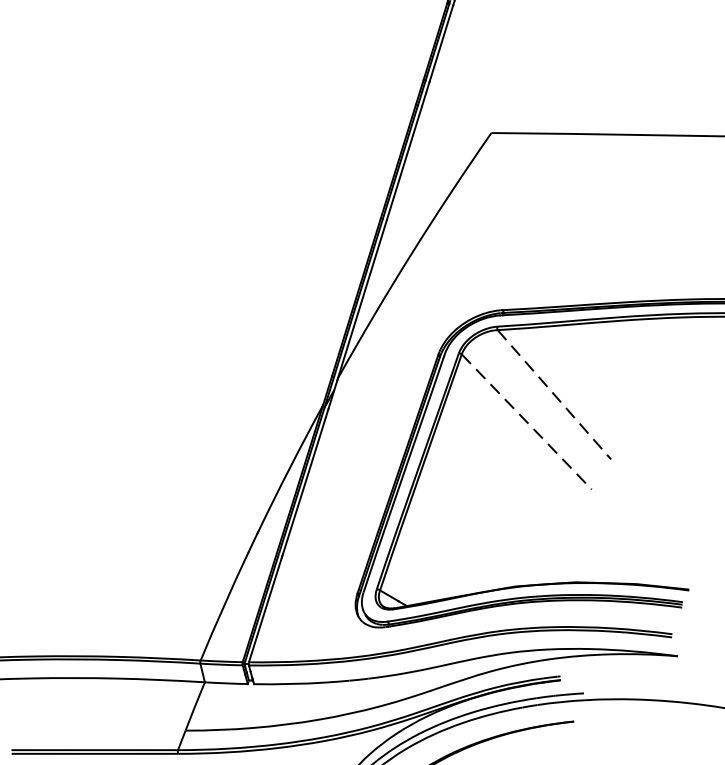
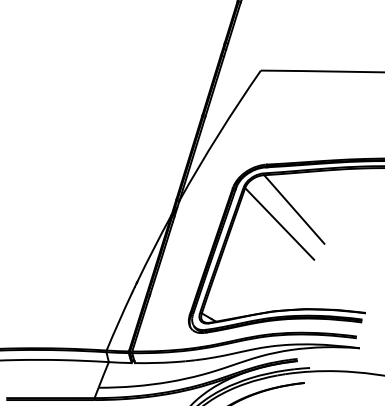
line: (554, 394) -> (294, 209), dashed -> solid
line: (526, 421) -> (279, 223), dashed -> solid

